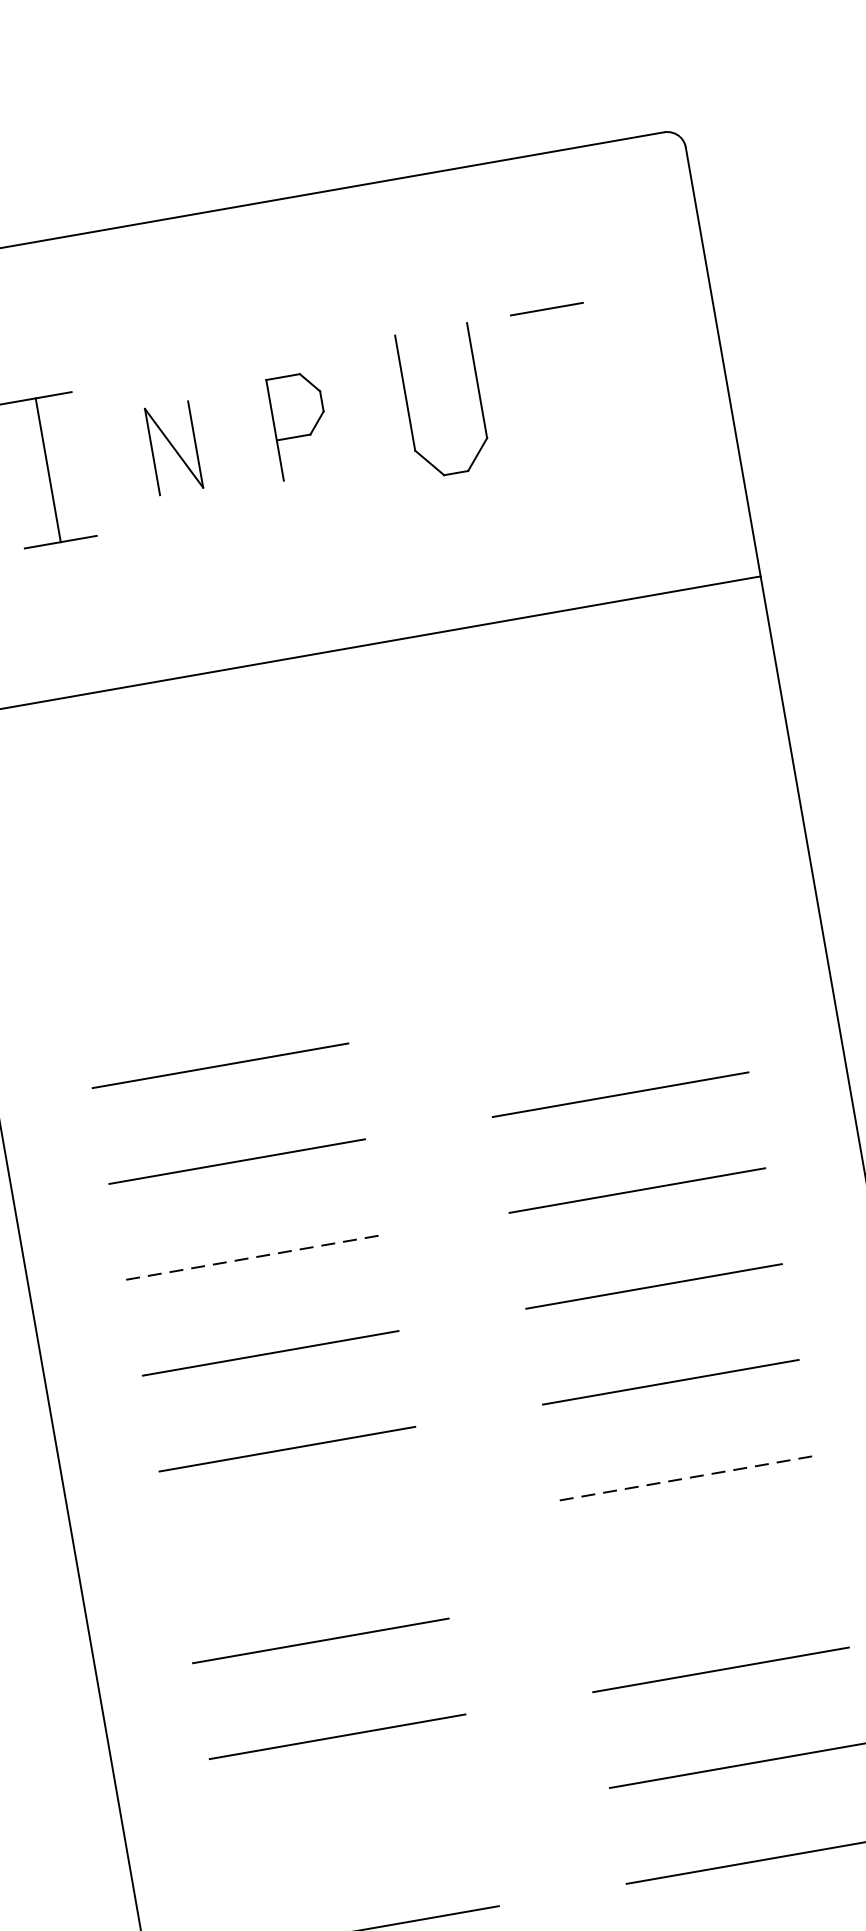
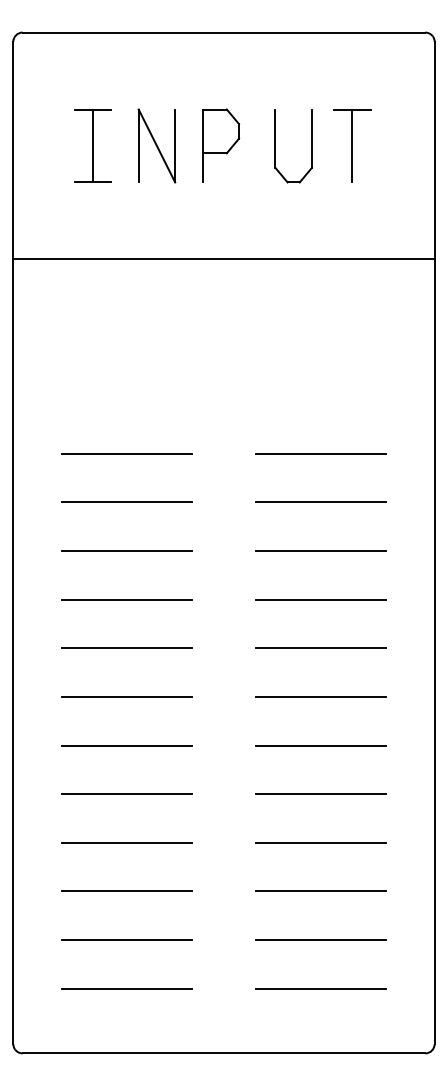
line: (559, 380) -> (352, 145), added
part: (301, 425) -> (221, 145), size x1.43
part: (172, 447) -> (156, 145), size x1.67
line: (604, 998) -> (321, 453), added
line: (253, 1258) -> (126, 551), dashed -> solid
line: (687, 1477) -> (321, 696), dashed -> solid
line: (303, 1544) -> (126, 696), added
line: (704, 1573) -> (321, 745), added
line: (353, 1832) -> (126, 842), added

